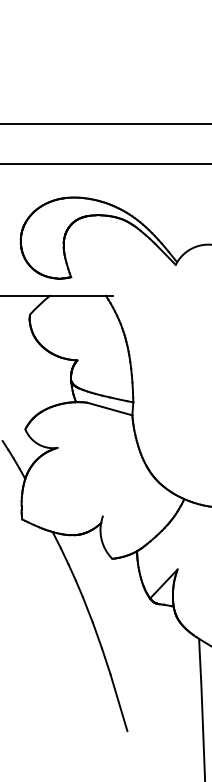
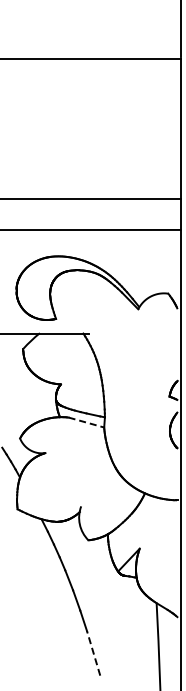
line: (109, 408) -> (86, 422), solid -> dashed
line: (118, 701) -> (93, 652), solid -> dashed

